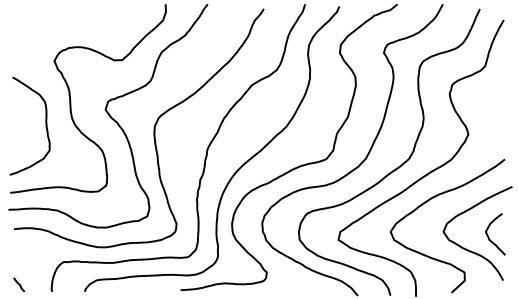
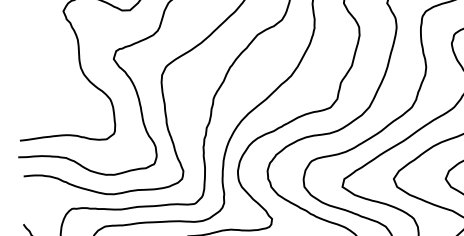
curve: (45, 125) -> (54, 74), removed

